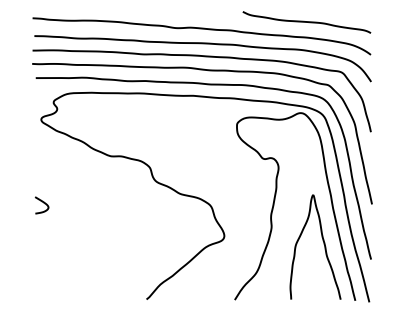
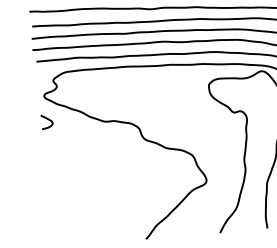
curve: (43, 203) -> (48, 120), moved

